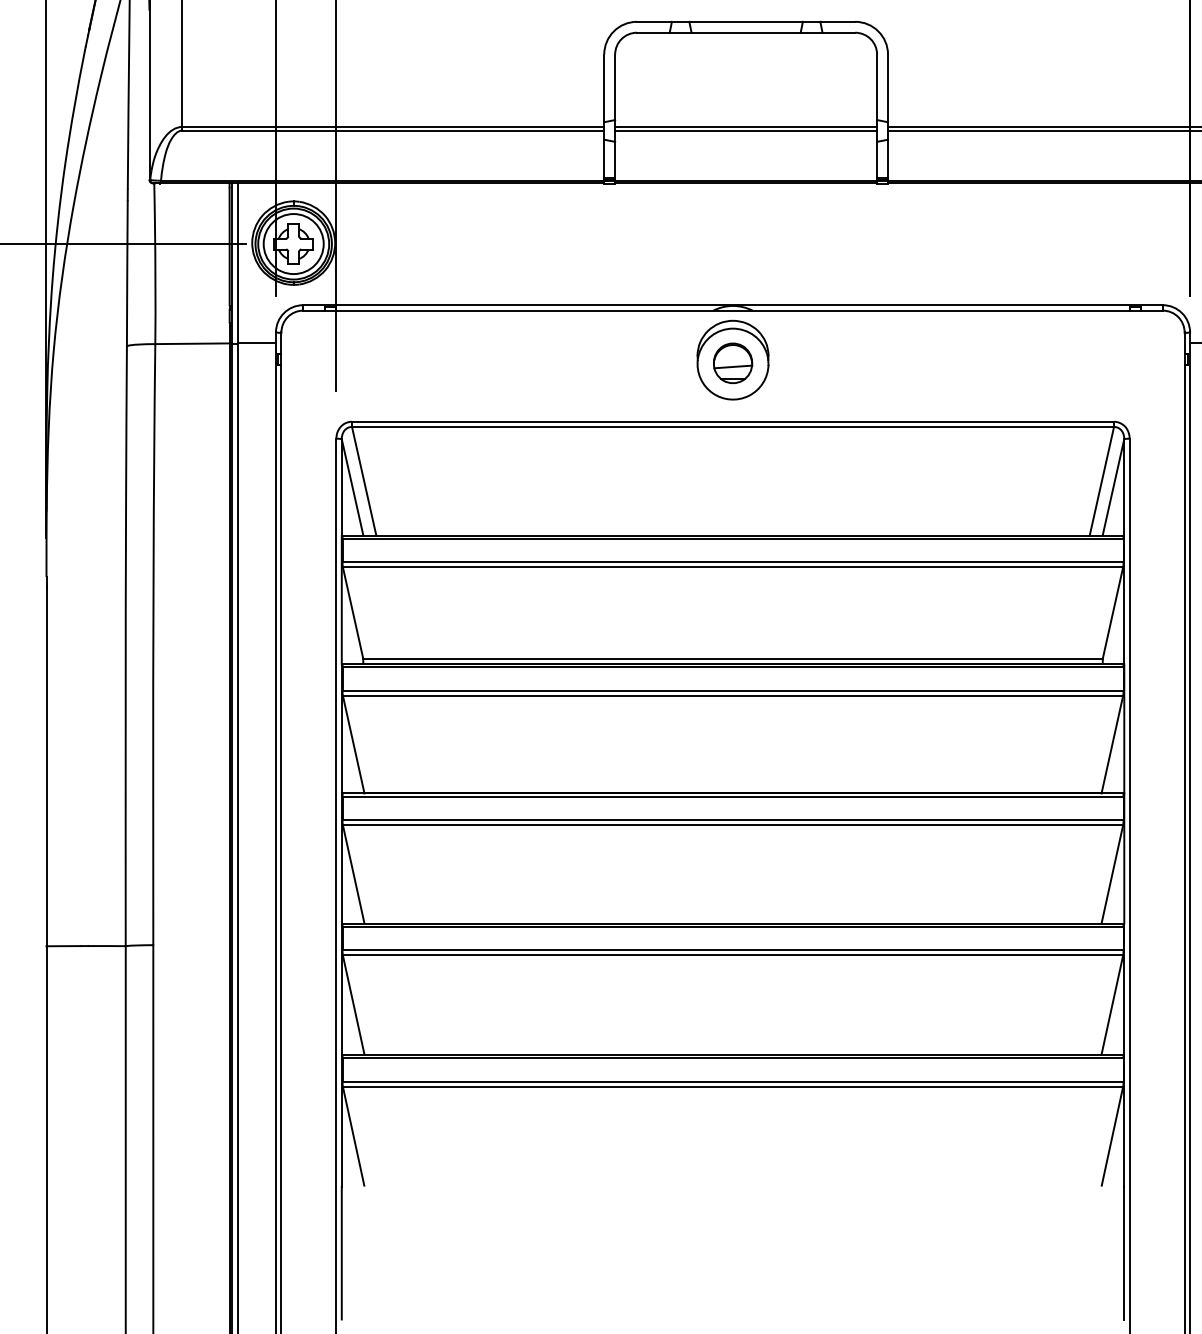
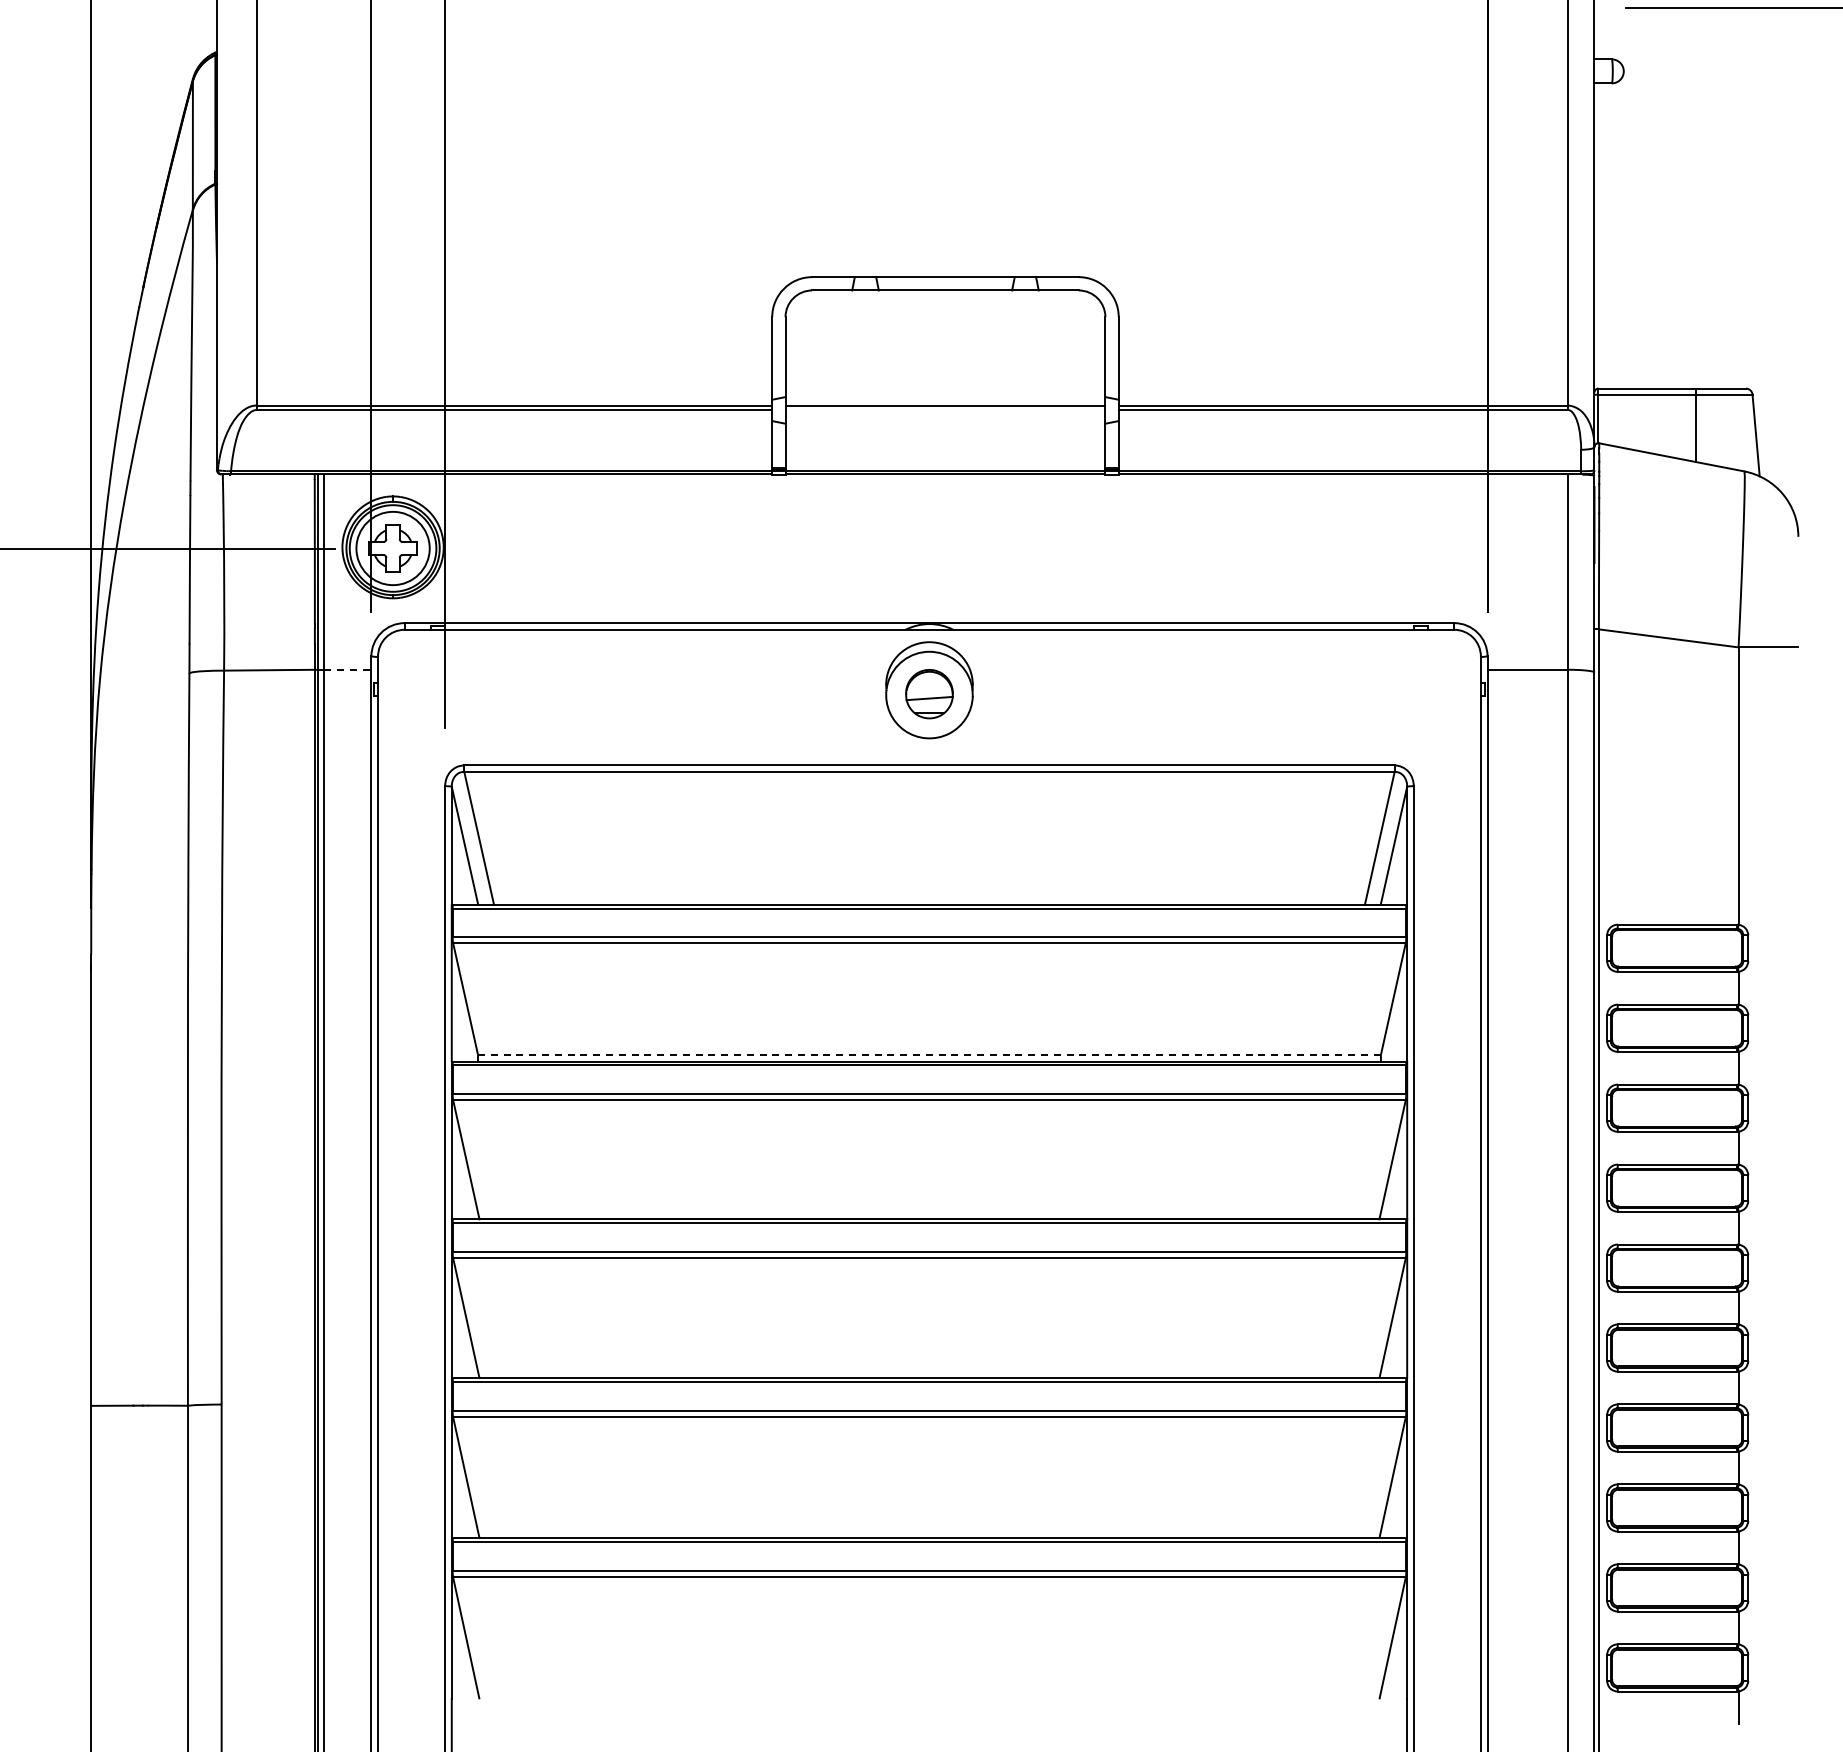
line: (746, 130) -> (945, 409), removed
line: (257, 343) -> (348, 669), solid -> dashed
line: (733, 658) -> (929, 1054), solid -> dashed

